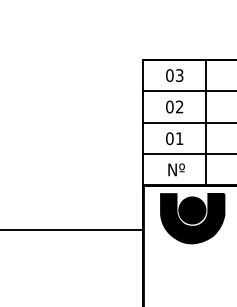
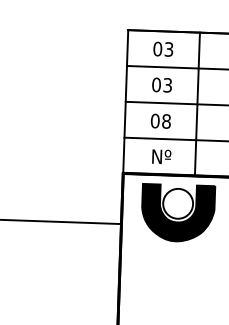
text: (179, 107) -> (167, 85), 02 -> 03
text: (179, 138) -> (166, 121), 01 -> 08
fill: (192, 210) -> (178, 203), removed

